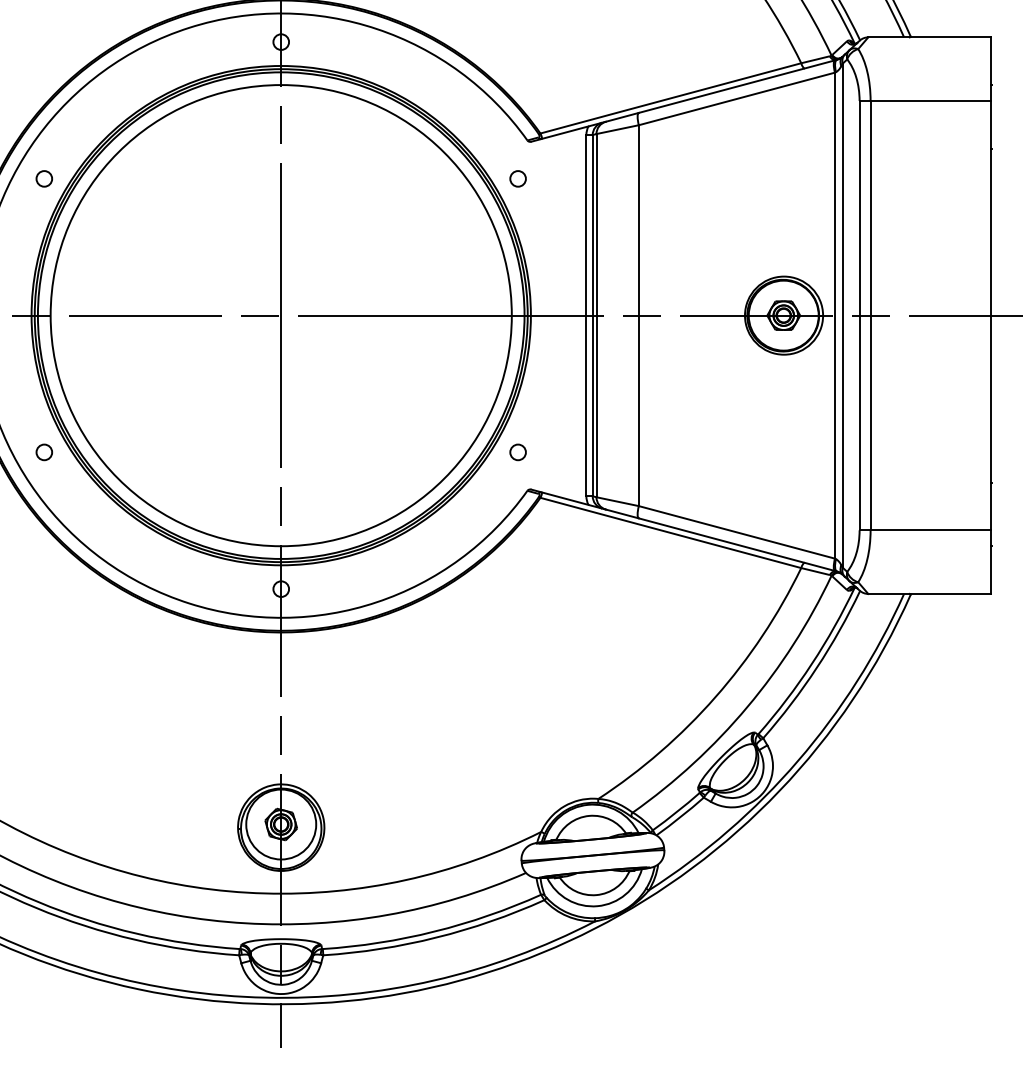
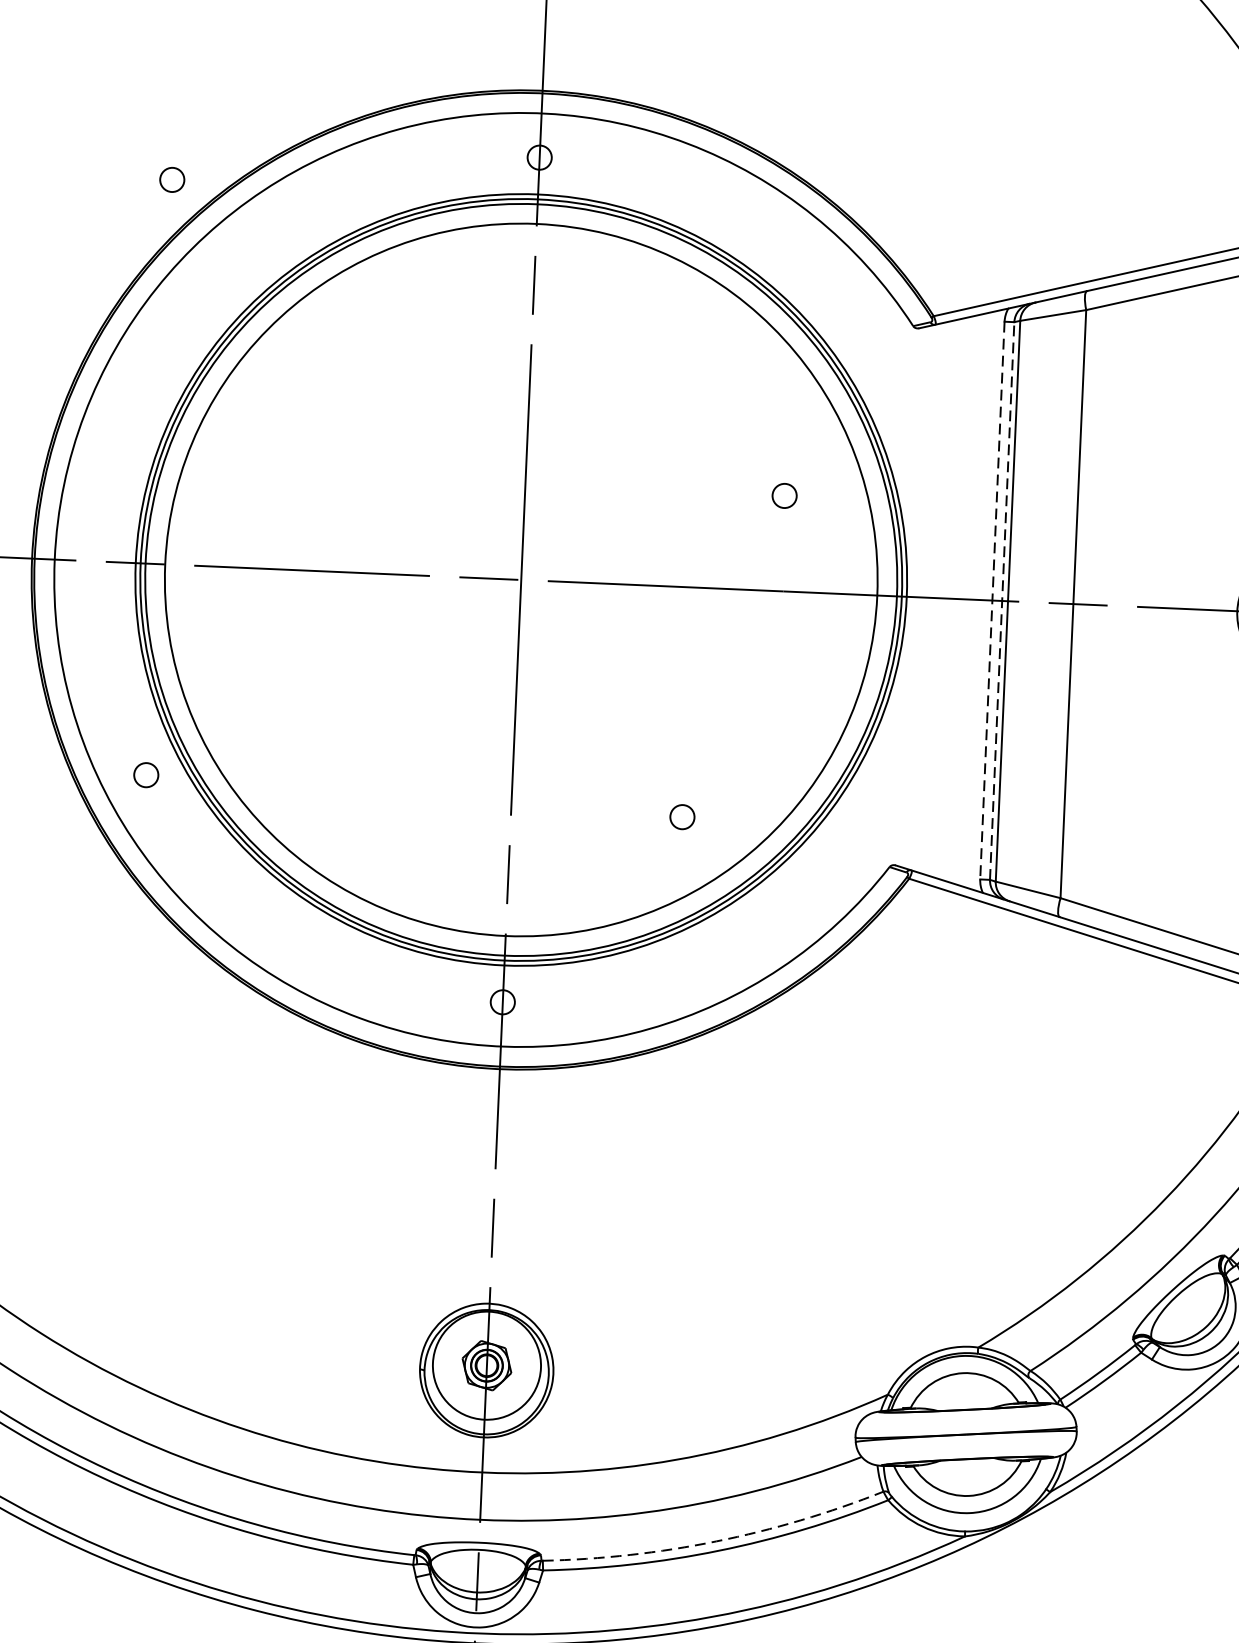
circle: (43, 178) -> (170, 179), moved
circle: (517, 178) -> (783, 495), moved
line: (586, 315) -> (992, 600), solid -> dashed
line: (592, 315) -> (1001, 600), solid -> dashed
circle: (517, 452) -> (681, 817), moved
arc: (434, 931) -> (716, 1541), solid -> dashed

